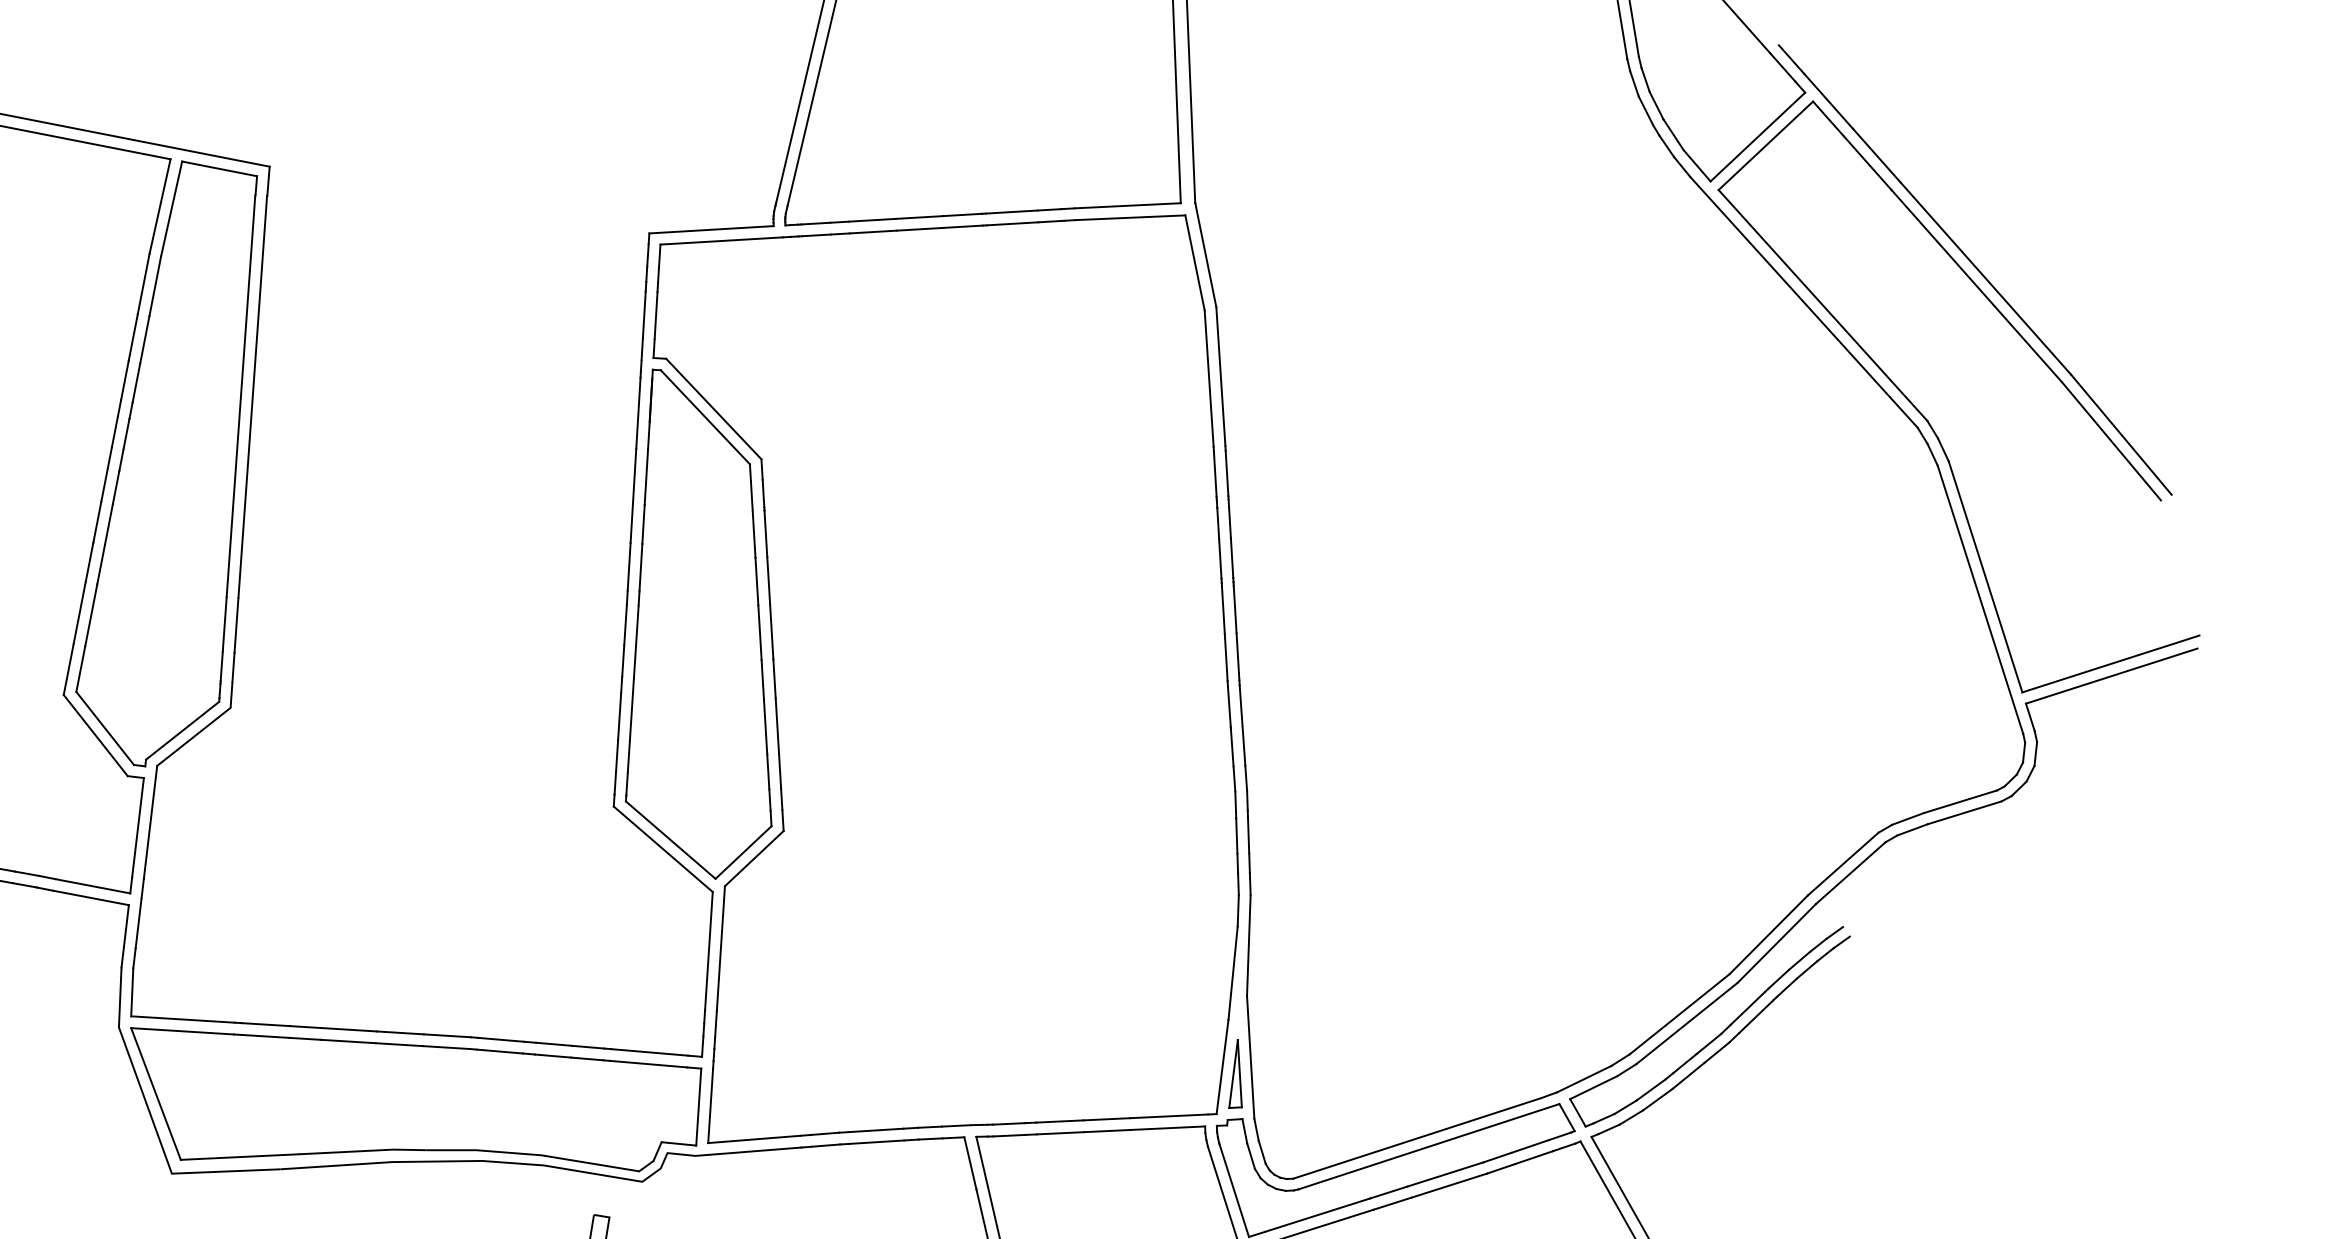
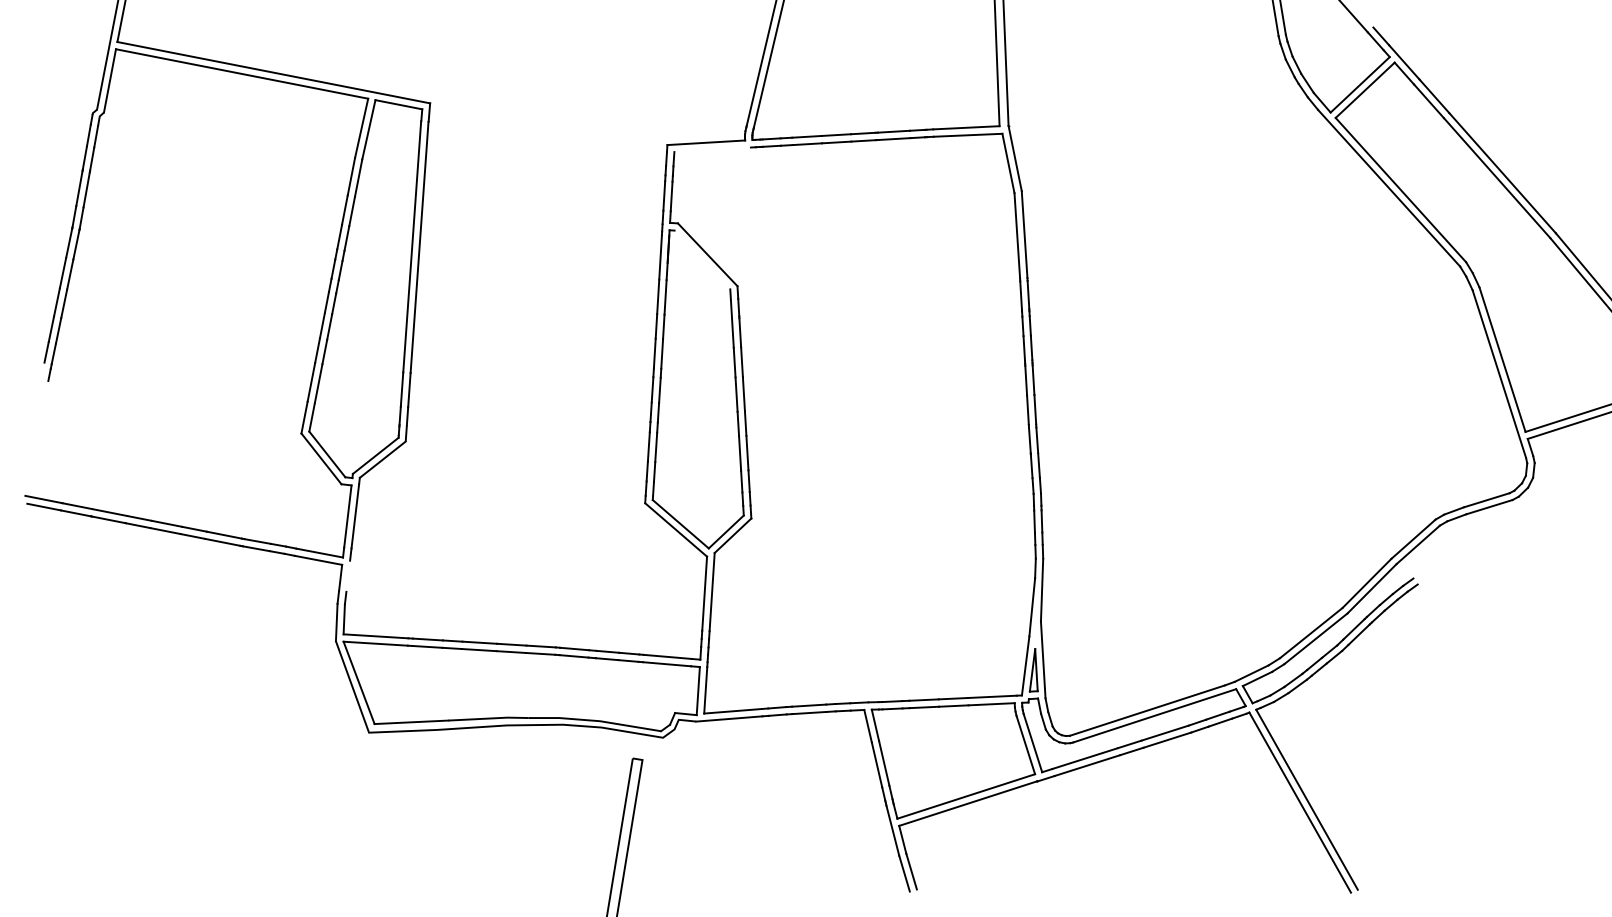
line: (721, 240) -> (712, 149), removed
line: (705, 416) -> (702, 259), removed
line: (139, 922) -> (348, 575), removed

